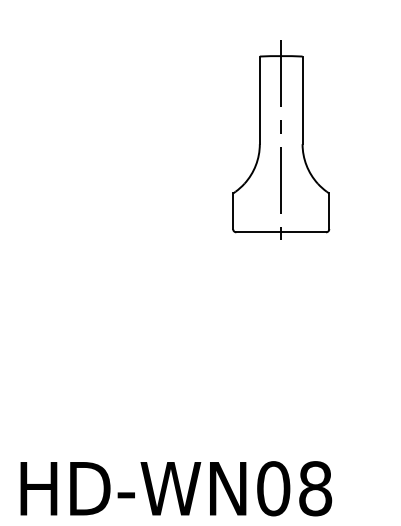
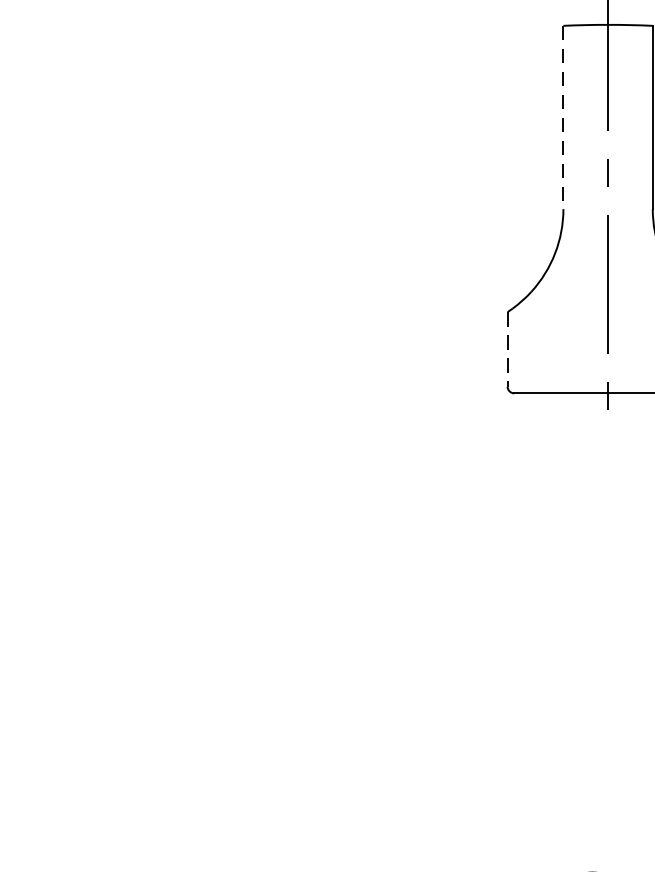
line: (259, 100) -> (562, 117), solid -> dashed
line: (233, 211) -> (508, 349), solid -> dashed

